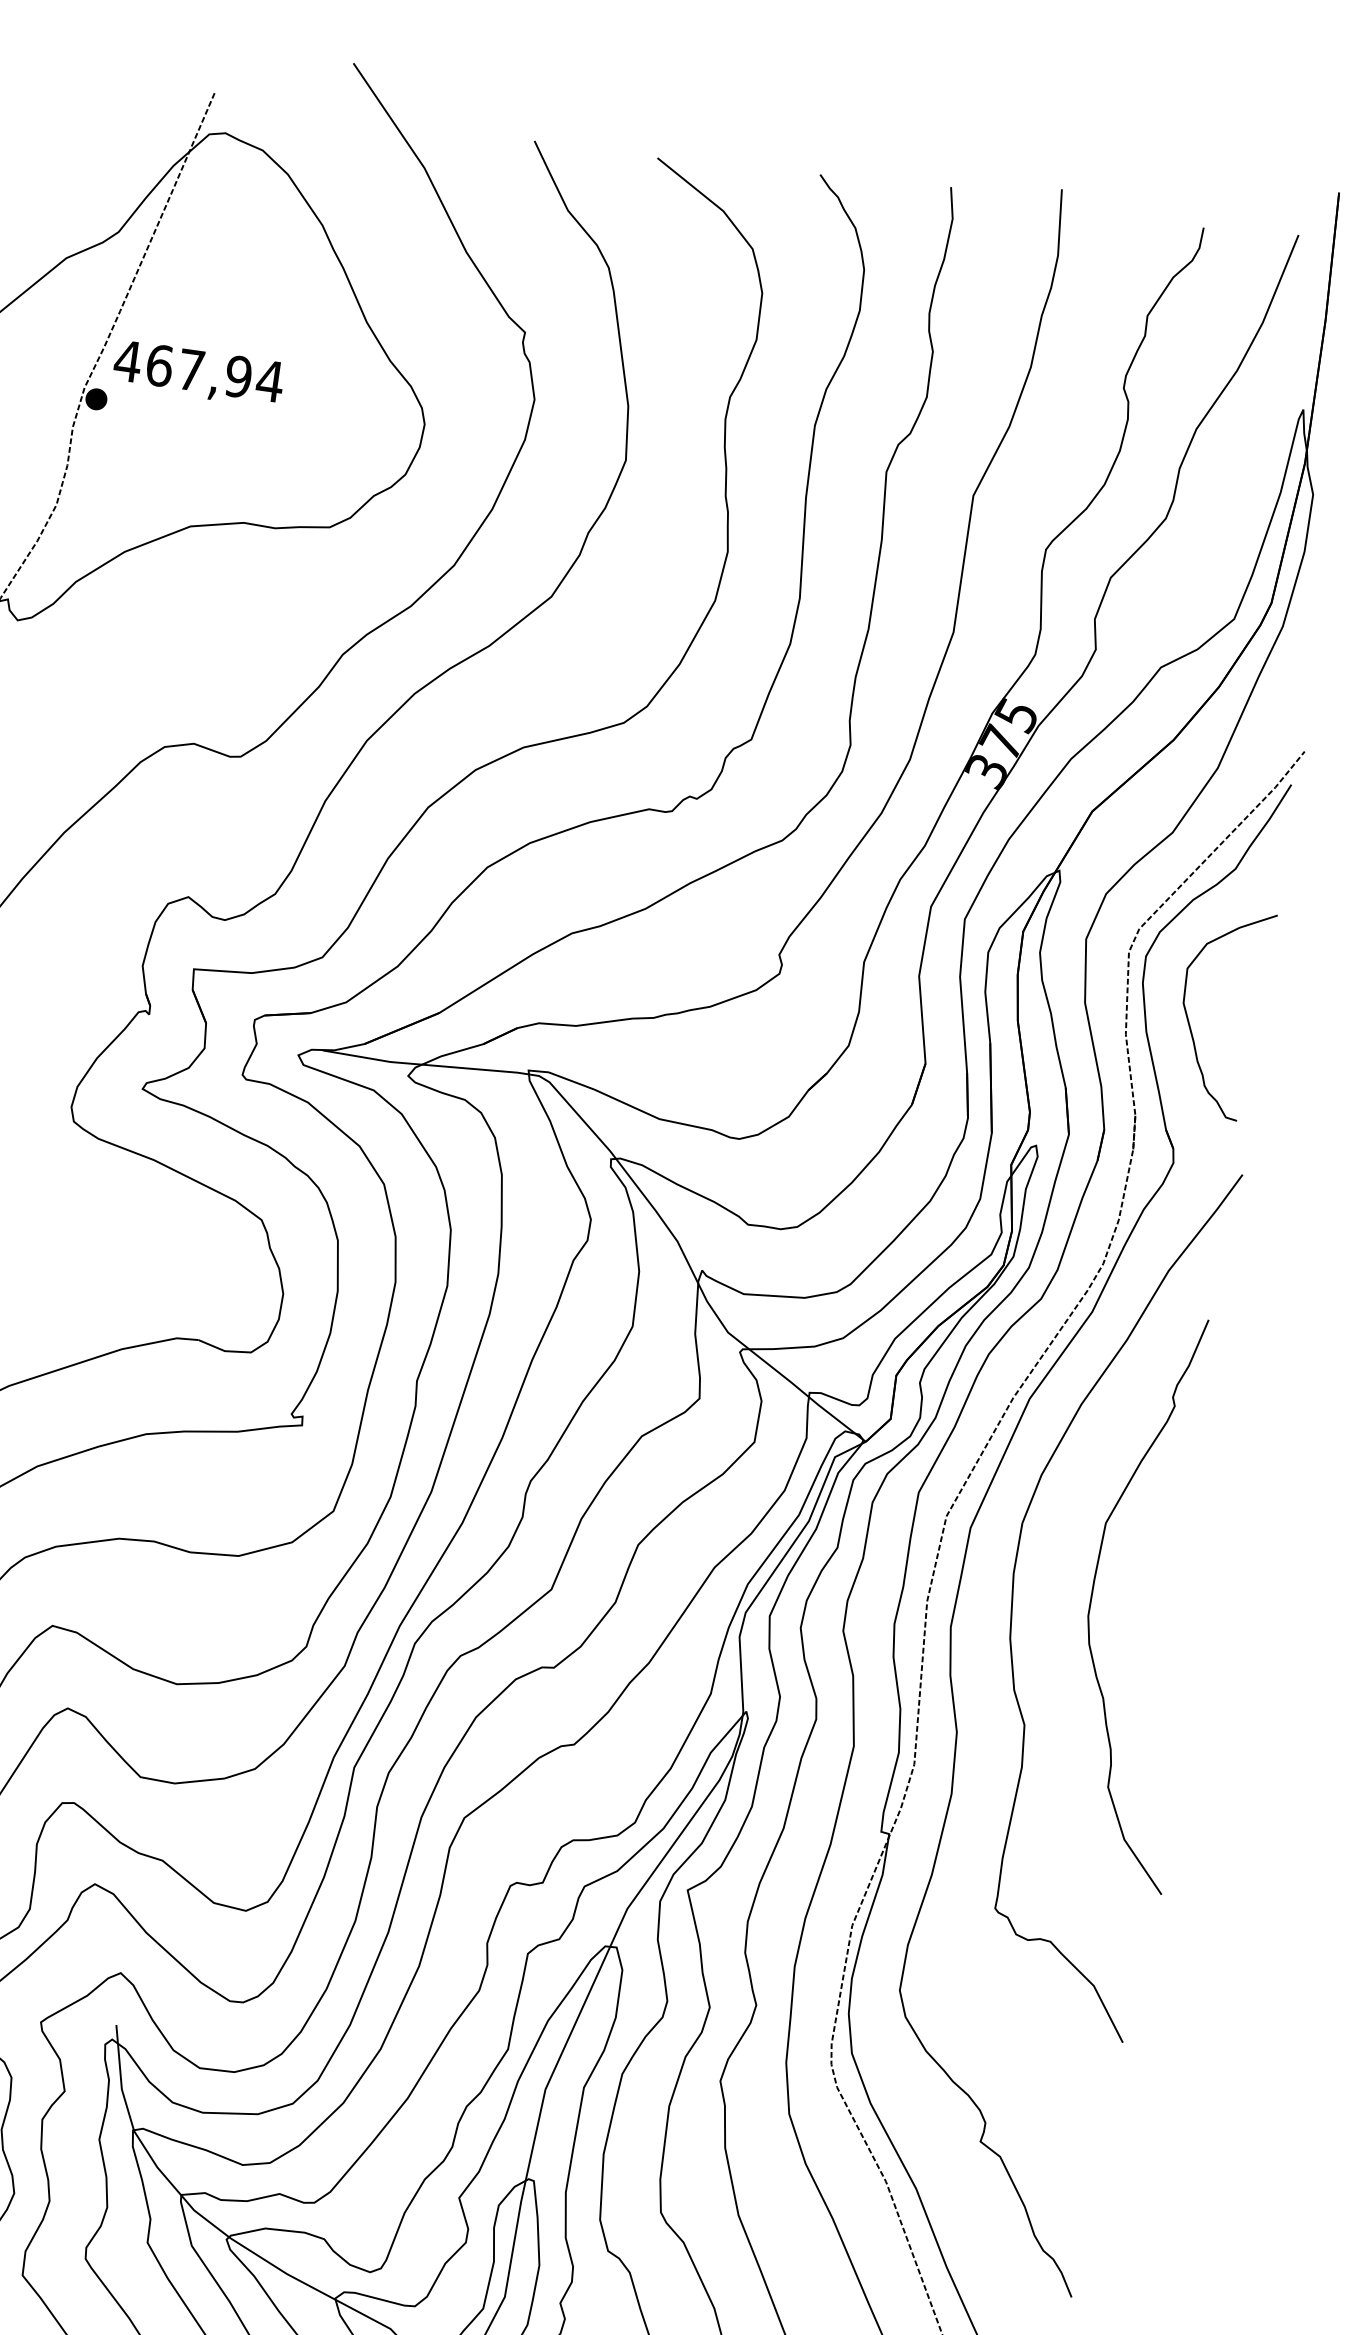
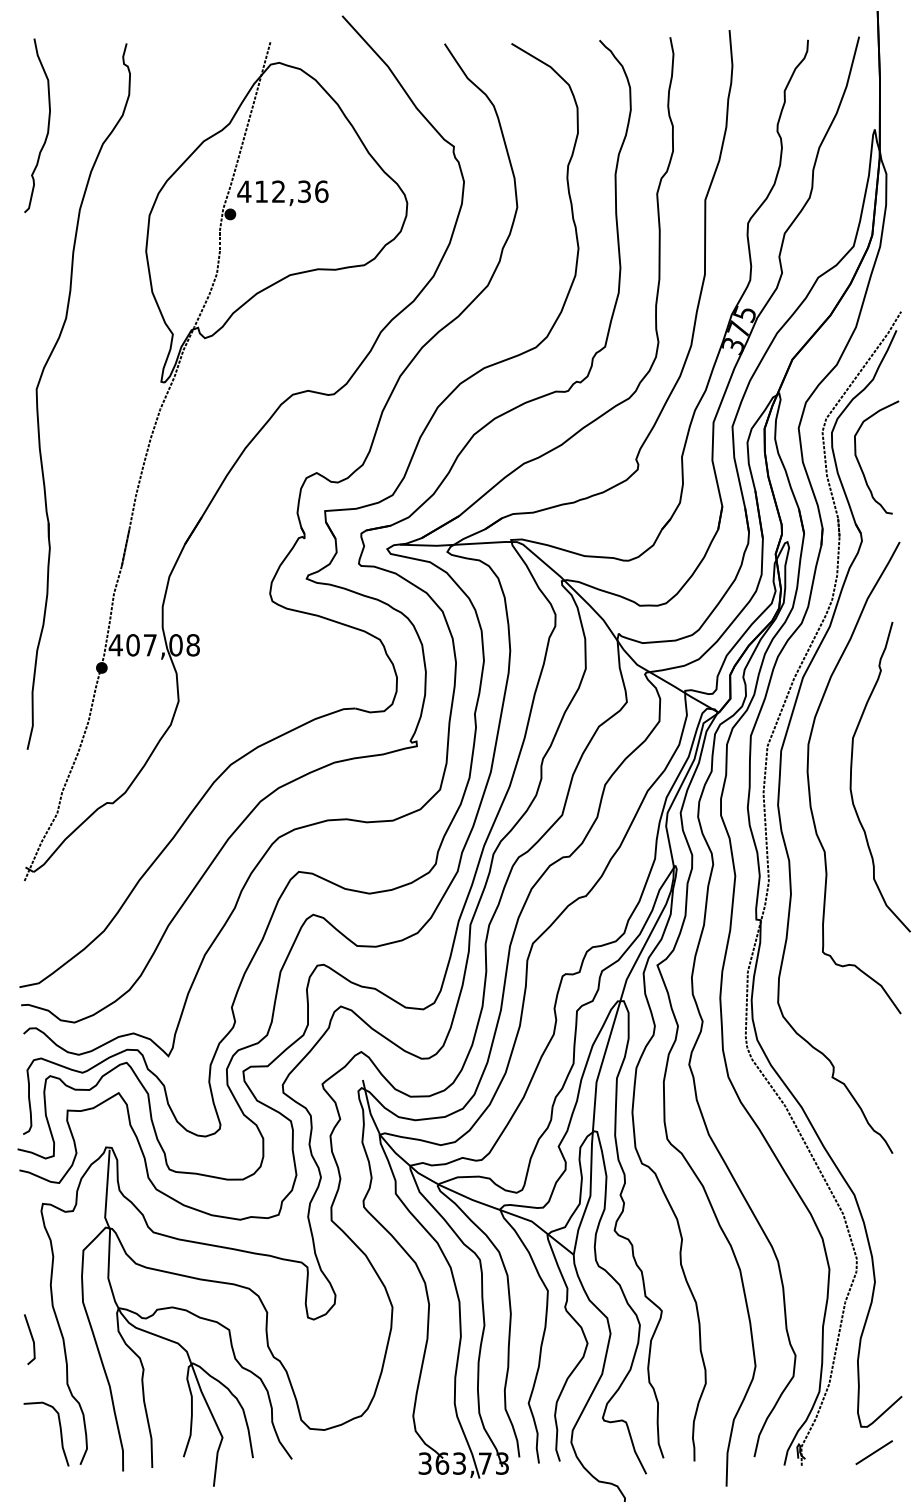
text: (214, 372) -> (291, 191), 467,94 -> 412,36

